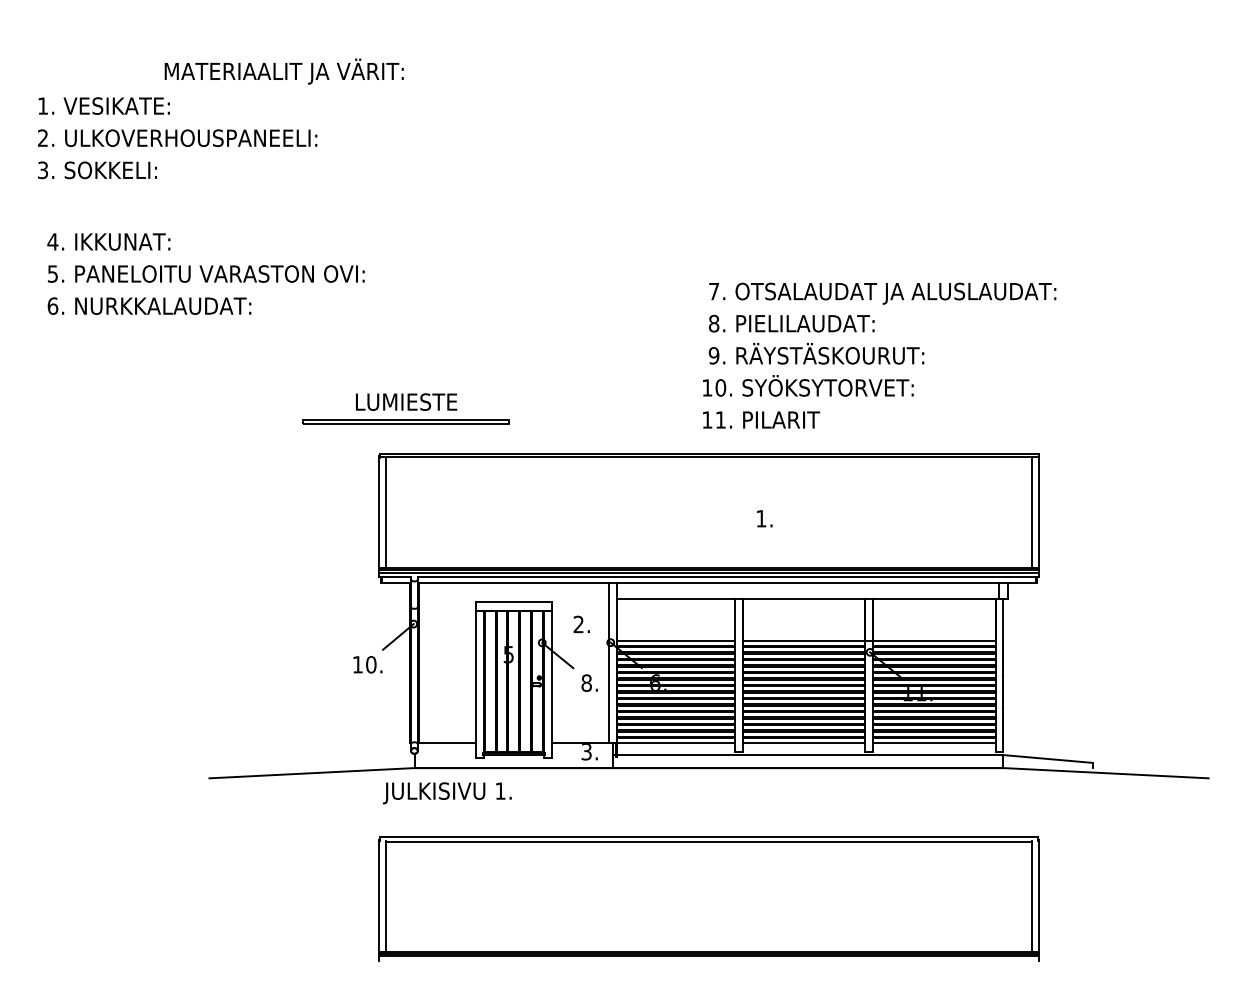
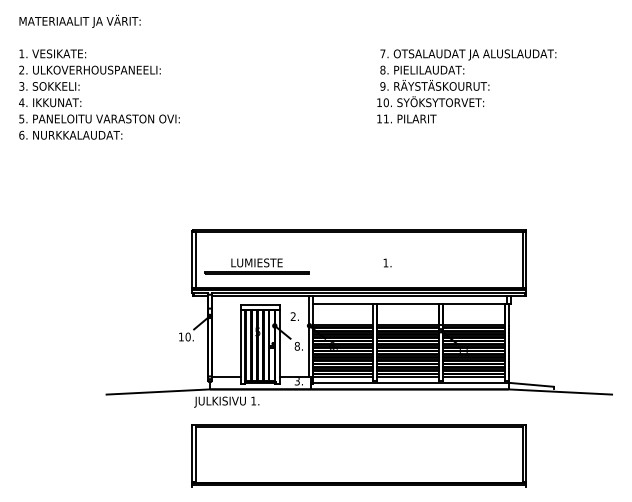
text: (283, 69) -> (79, 20), moved
text: (206, 273) -> (99, 118), moved
text: (879, 355) -> (466, 86), moved
part: (405, 409) -> (256, 266), moved

